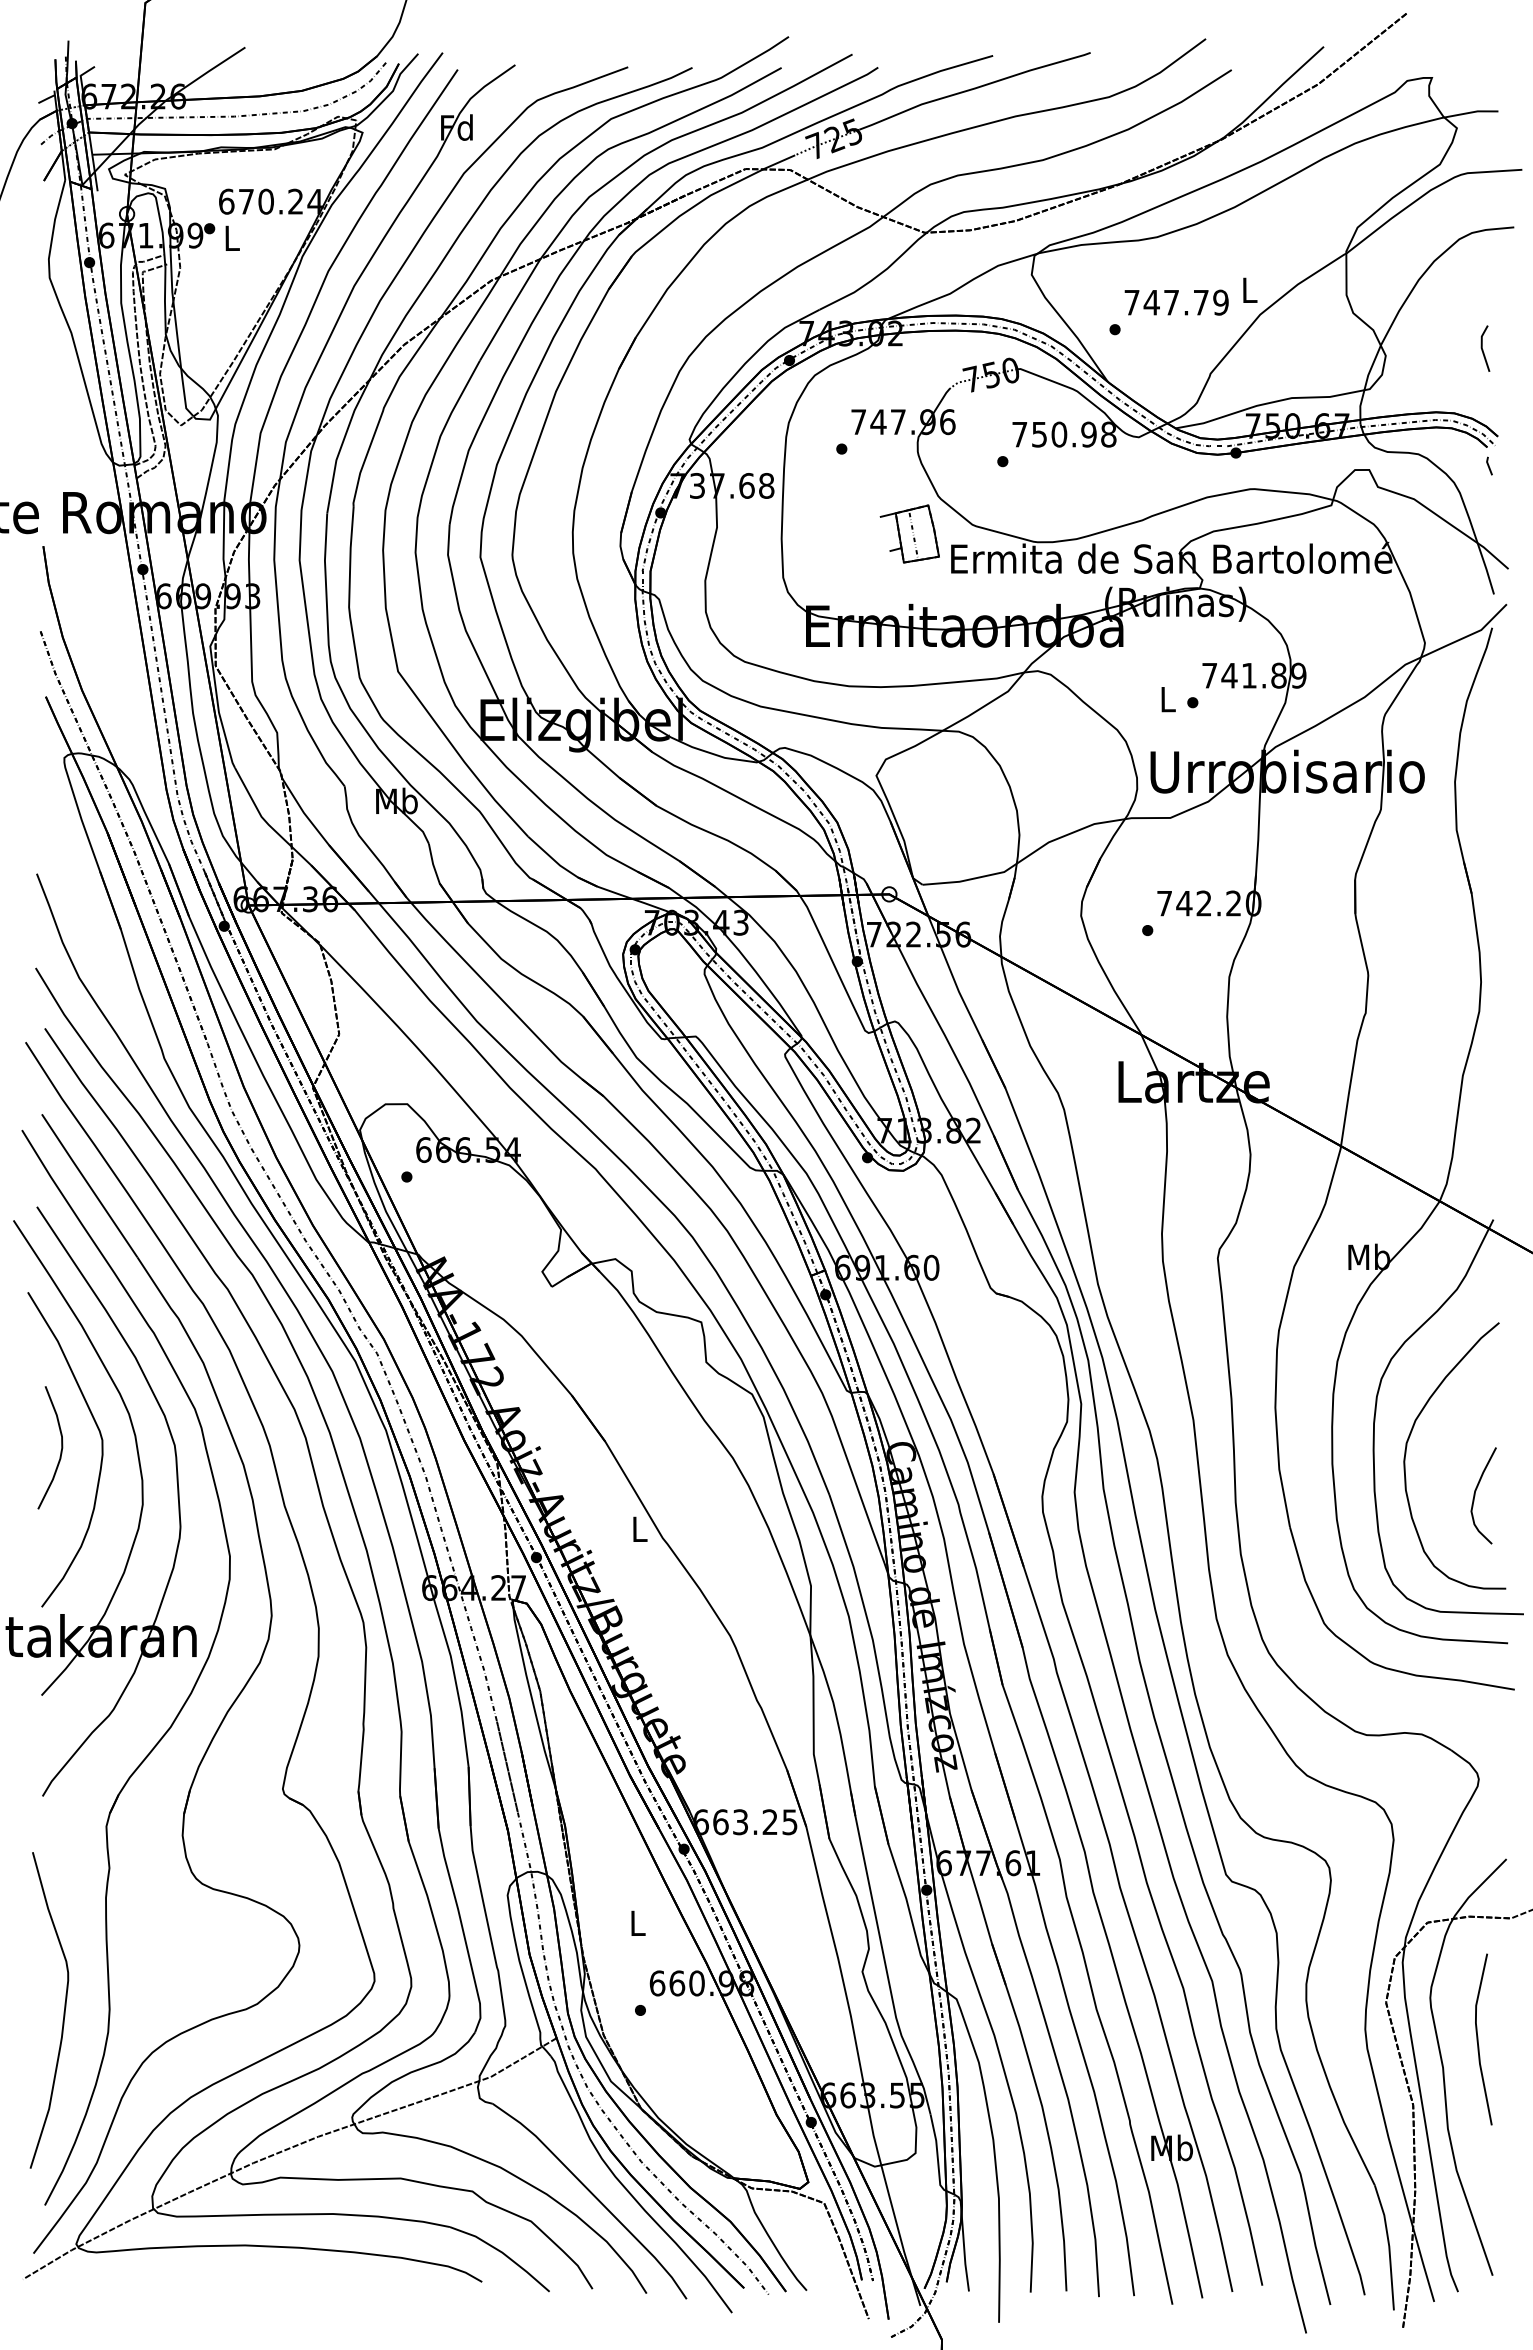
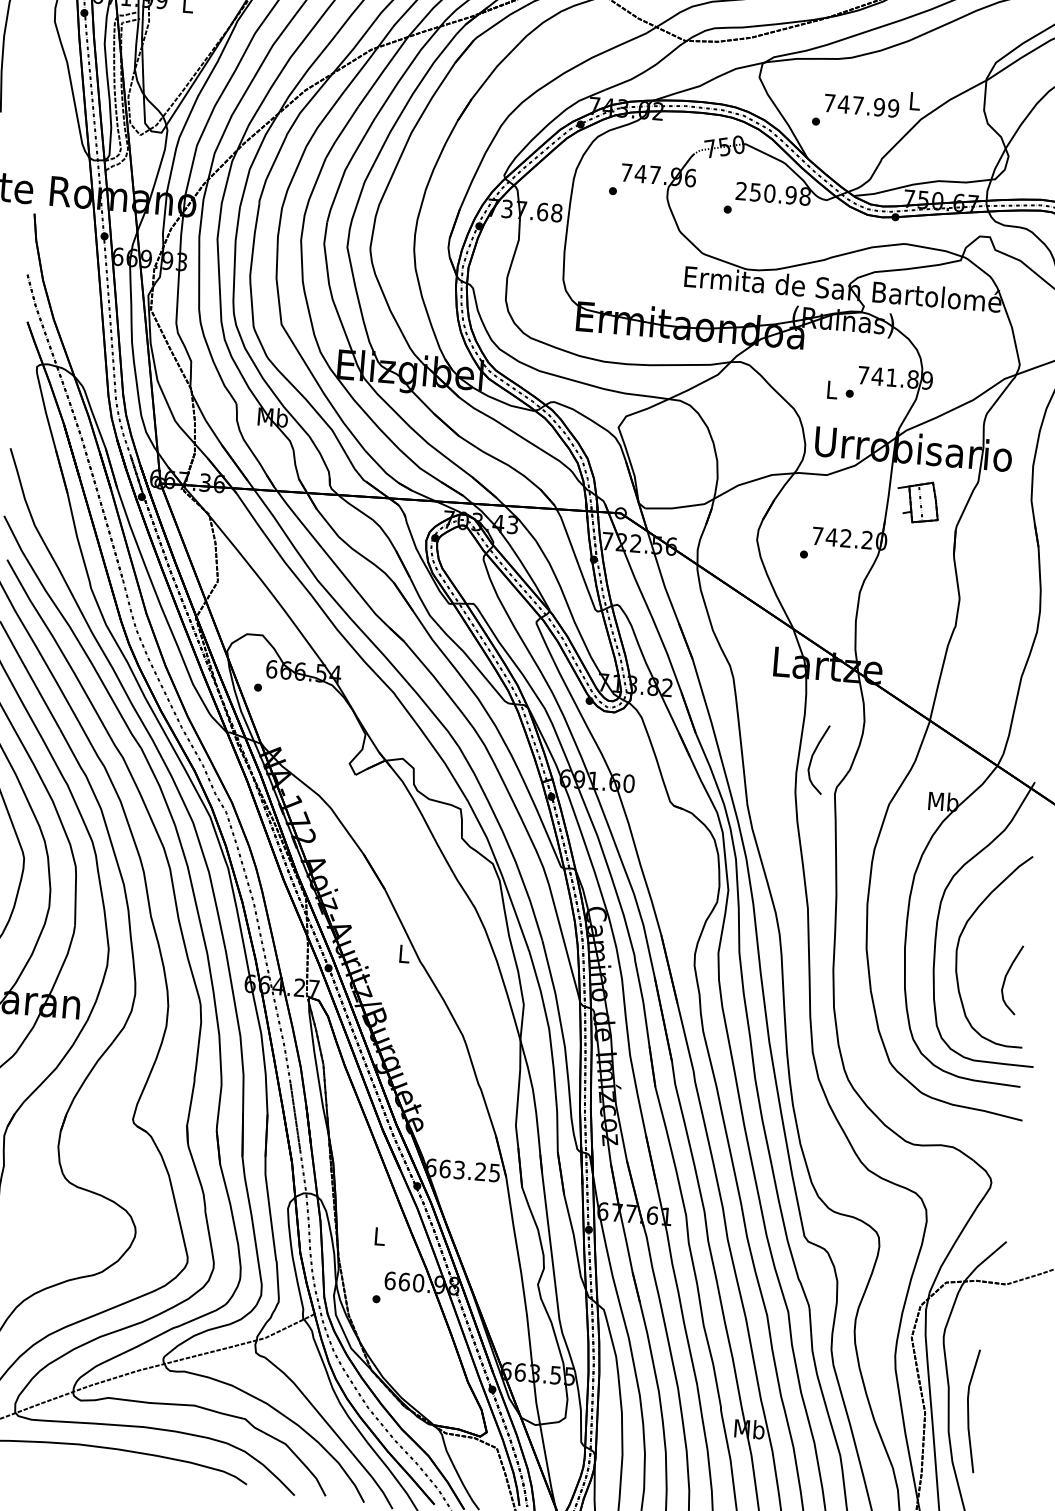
text: (1200, 302) -> (878, 107), 747.79 -> 747.99
text: (1019, 434) -> (741, 191), 750.98 -> 250.98
part: (909, 533) -> (917, 501), moved
curve: (1182, 1212) -> (812, 758), added
line: (1478, 2039) -> (968, 1410), moved

